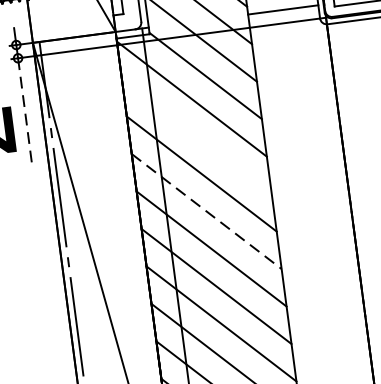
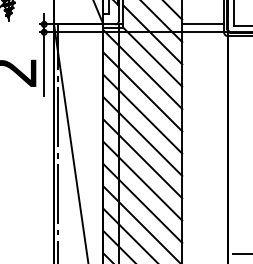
line: (25, 110) -> (44, 63), dashed -> solid
line: (196, 136) -> (142, 91), added
line: (206, 211) -> (142, 136), dashed -> solid

